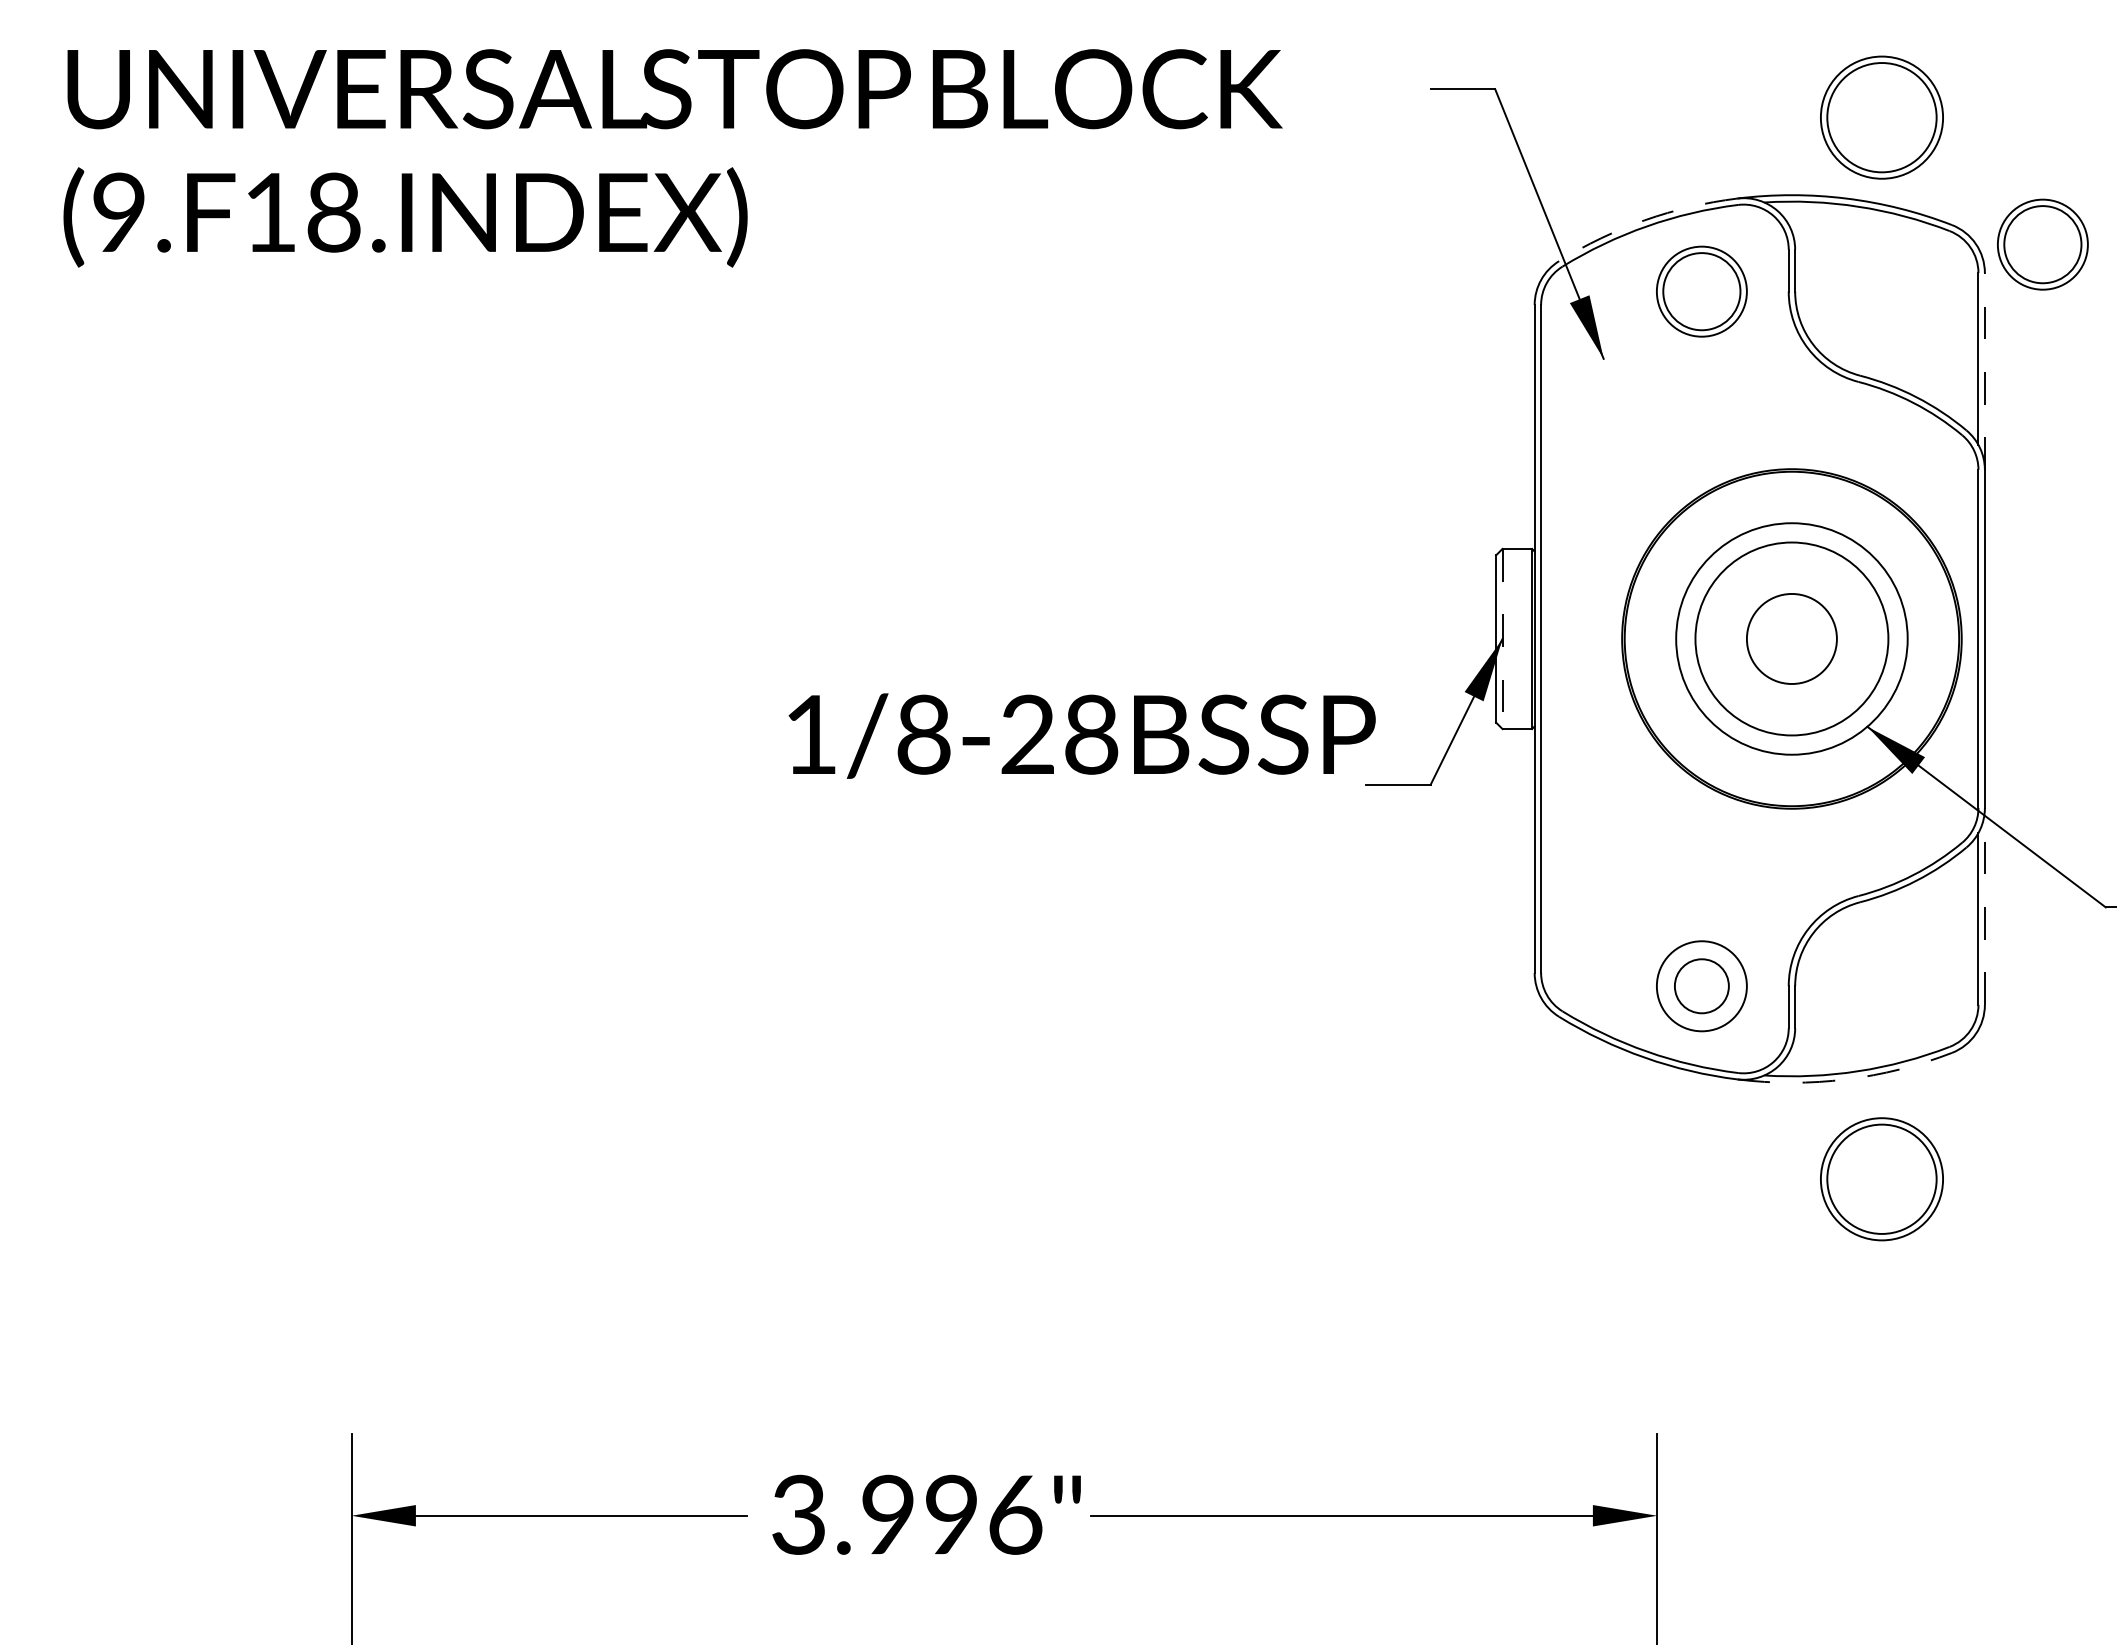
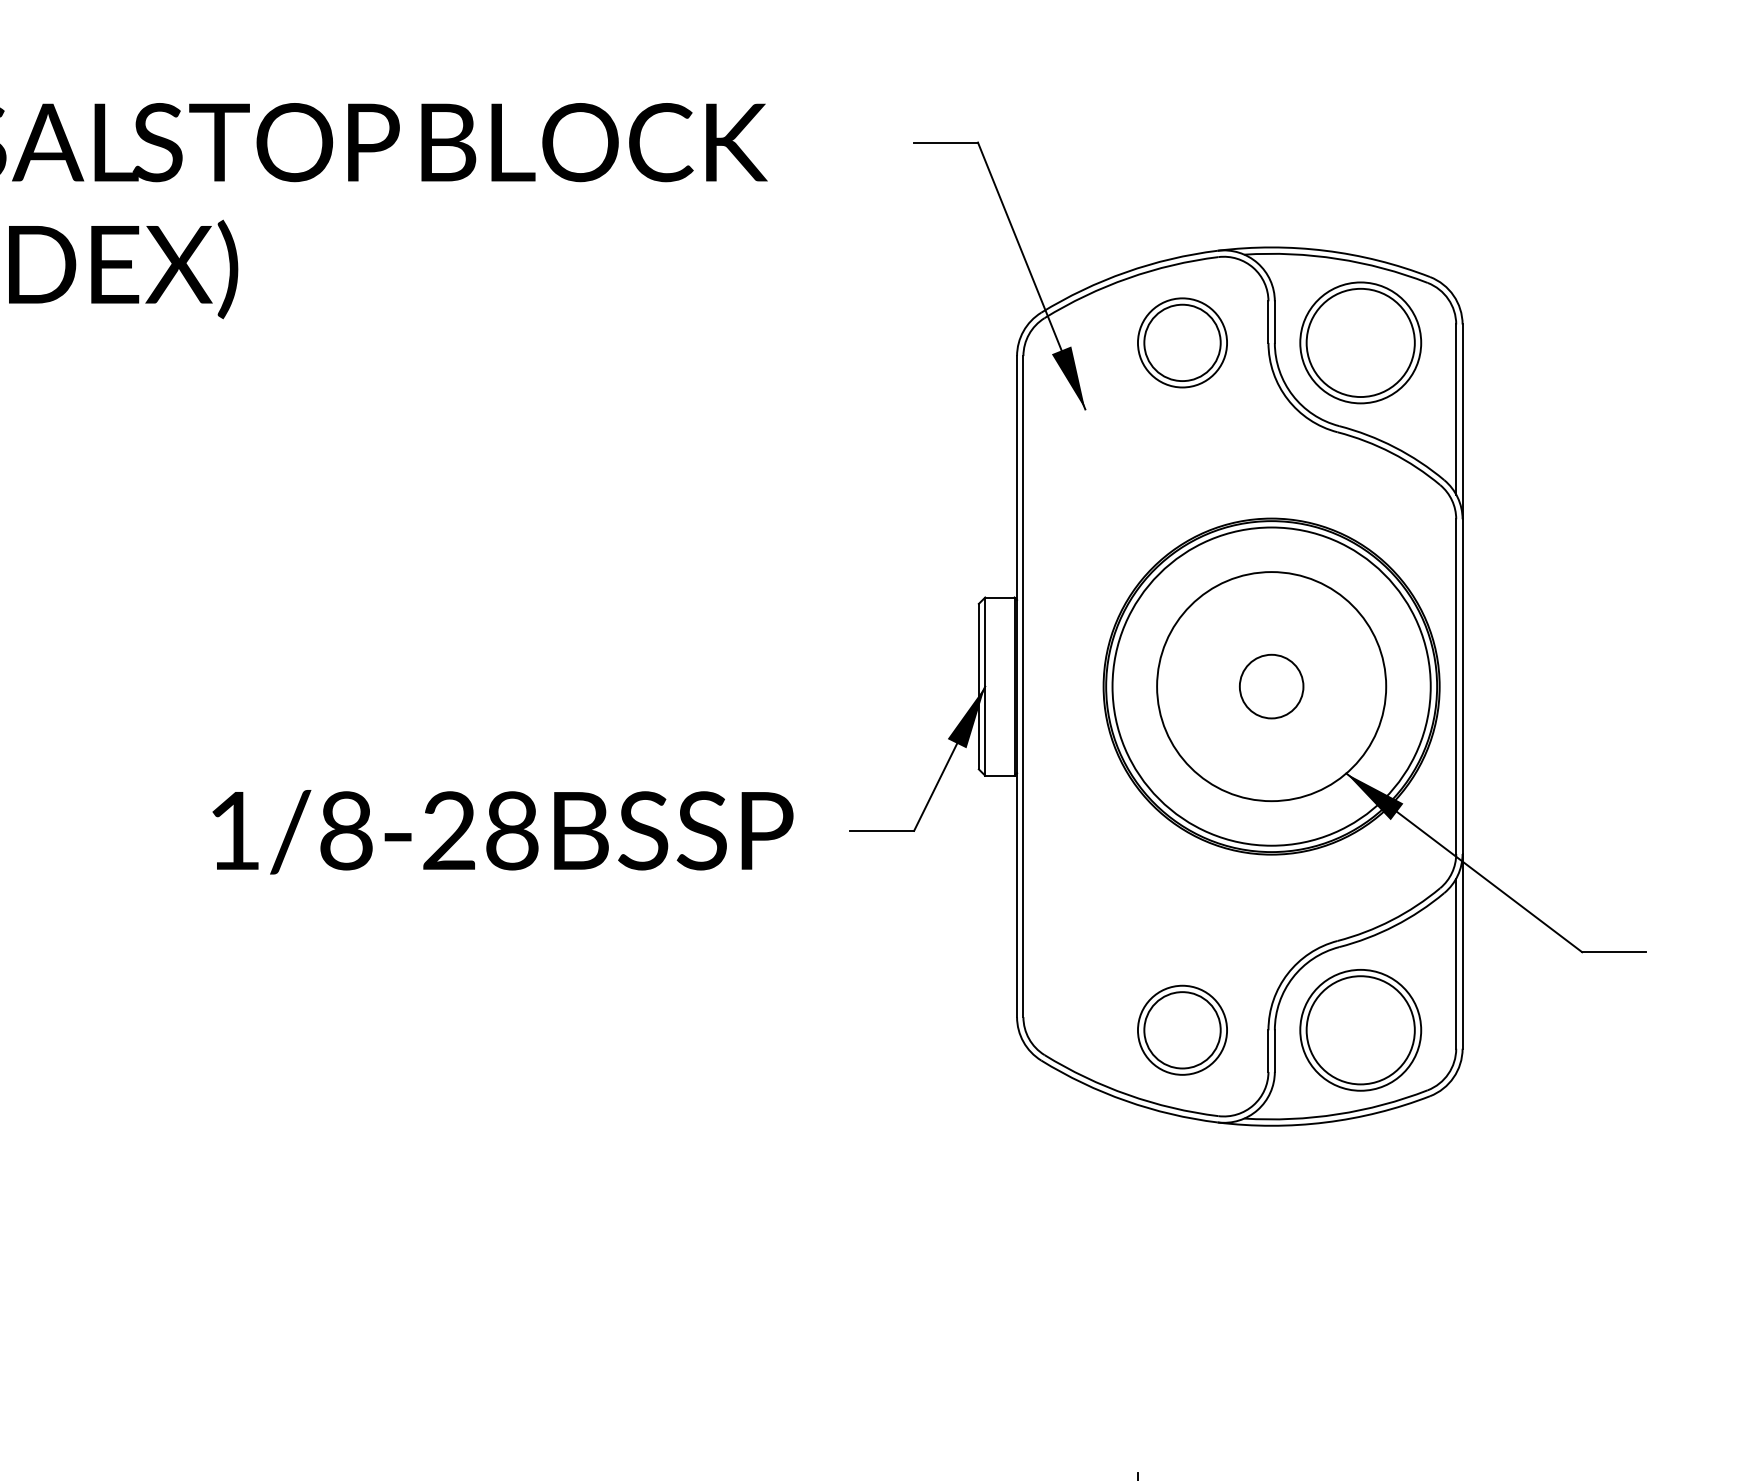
part: (1881, 117) -> (1360, 342), moved
arc: (1644, 220) -> (1125, 272), dashed -> solid
part: (2042, 244) -> (1519, 296), removed
line: (1984, 370) -> (1462, 420), dashed -> solid
circle: (1791, 638) -> (1271, 686), size x0.71
circle: (1791, 638) -> (1271, 686), size x1.67
line: (1502, 639) -> (985, 687), dashed -> solid
text: (1081, 735) -> (502, 831), moved
line: (1984, 906) -> (1462, 951), dashed -> solid
circle: (1701, 985) -> (1182, 1029), size x1.43
arc: (1846, 1079) -> (1325, 1122), dashed -> solid
part: (1881, 1179) -> (1360, 1030), moved

